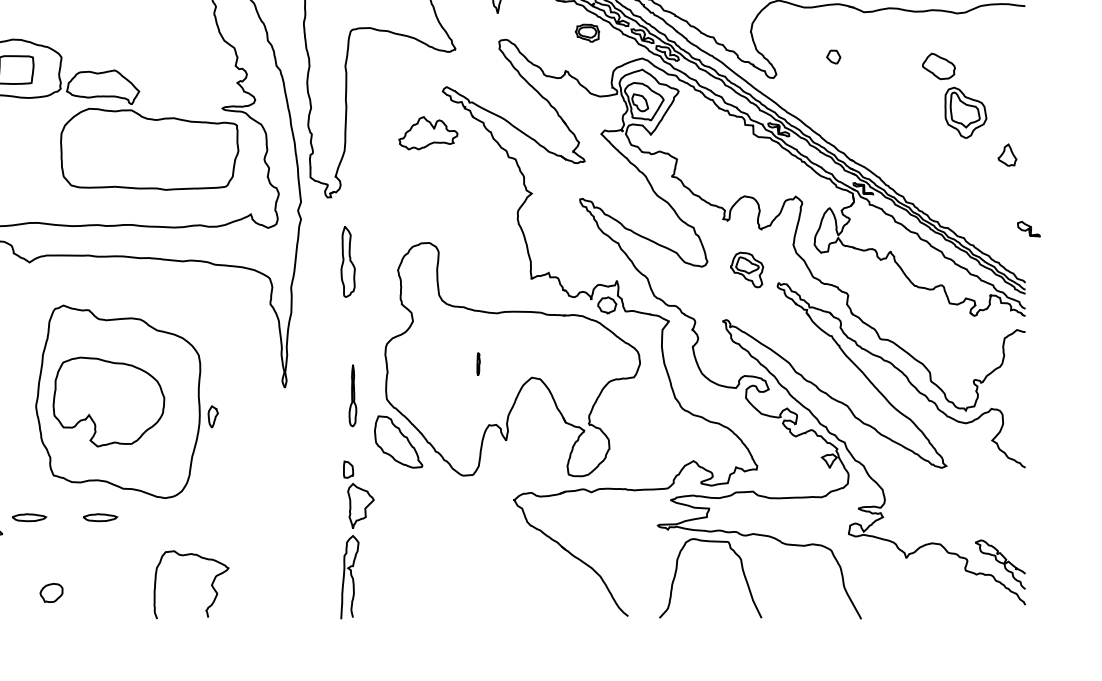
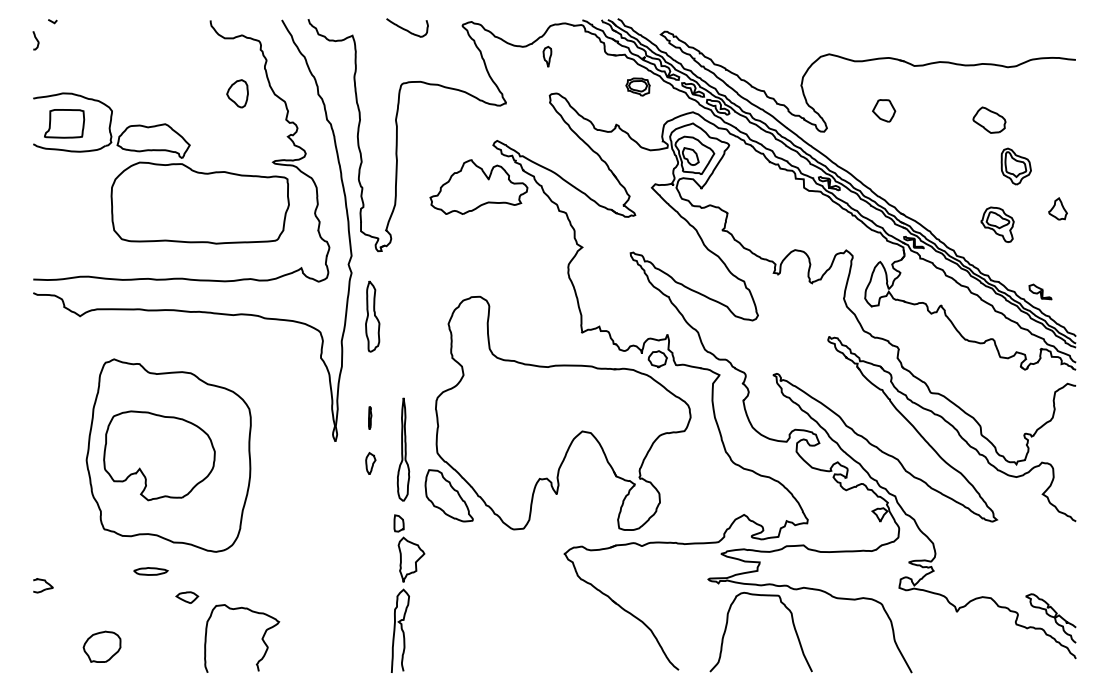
part: (186, 39) -> (237, 93), added
part: (833, 56) -> (884, 110), size x1.67
part: (964, 112) -> (1015, 166), size x0.71
part: (427, 132) -> (478, 186), size x1.67
part: (1028, 228) -> (1040, 291), moved
part: (347, 261) -> (372, 316), moved
part: (746, 269) -> (997, 224), moved
line: (478, 363) -> (370, 417), moved
part: (352, 395) -> (403, 449), size x1.67
part: (212, 416) -> (370, 463), moved
part: (28, 517) -> (79, 571), removed
part: (136, 543) -> (187, 597), added
part: (50, 592) -> (101, 646), size x1.67

